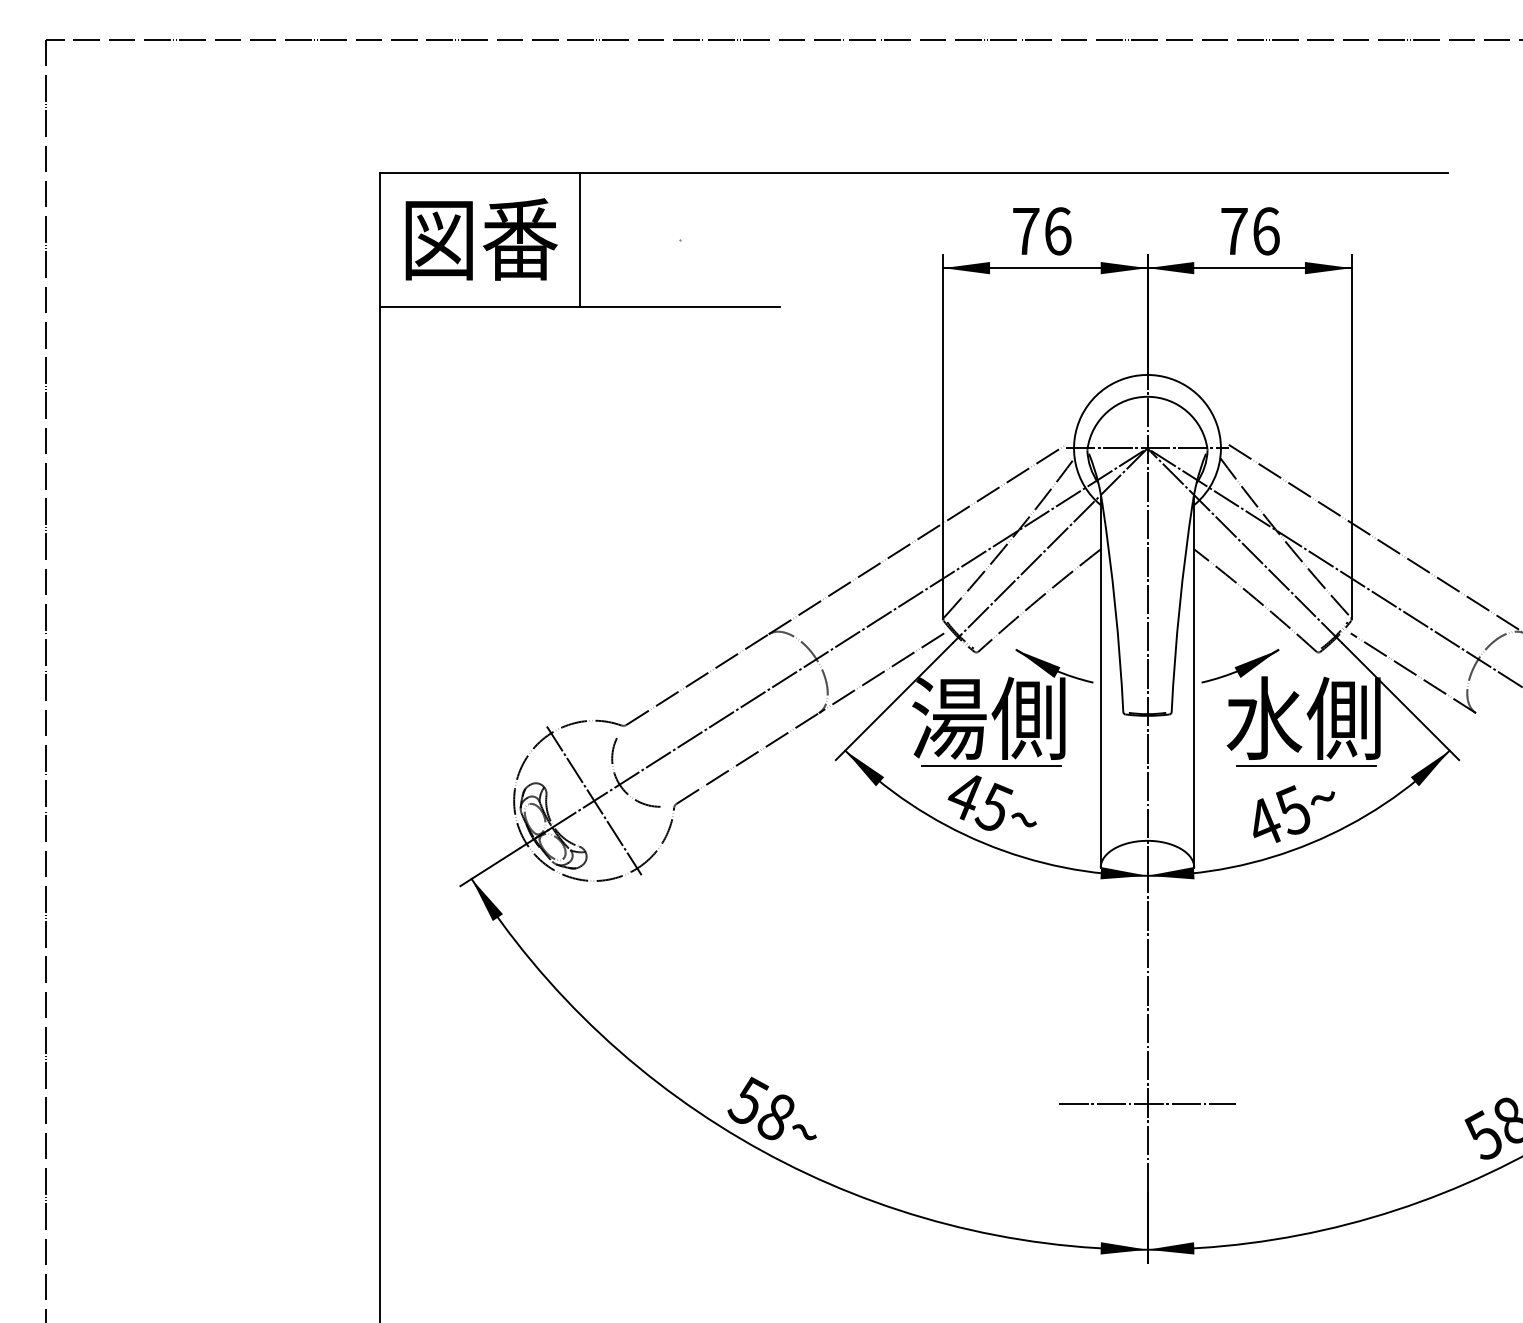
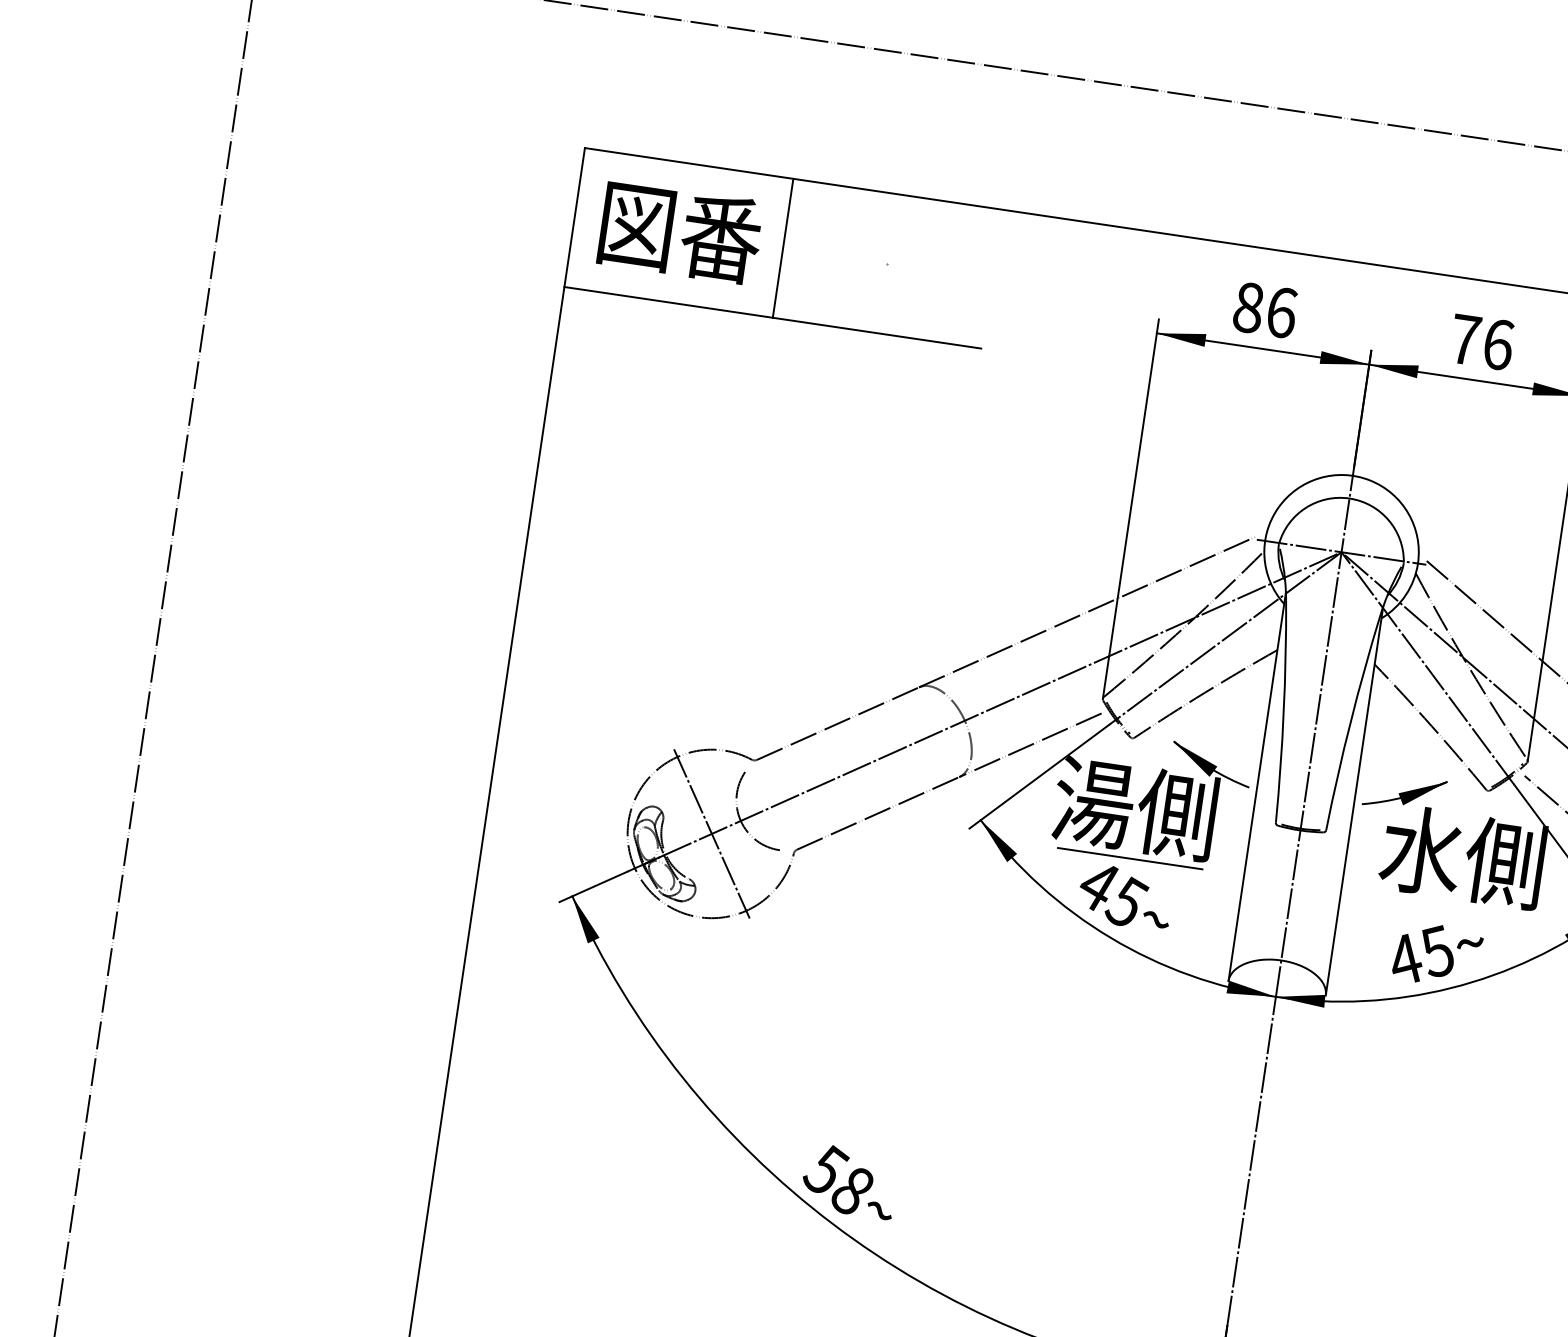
text: (1026, 231) -> (1249, 307), 76 -> 86
line: (1305, 766) -> (1457, 907), removed
line: (1147, 1104) -> (1240, 1234), removed

